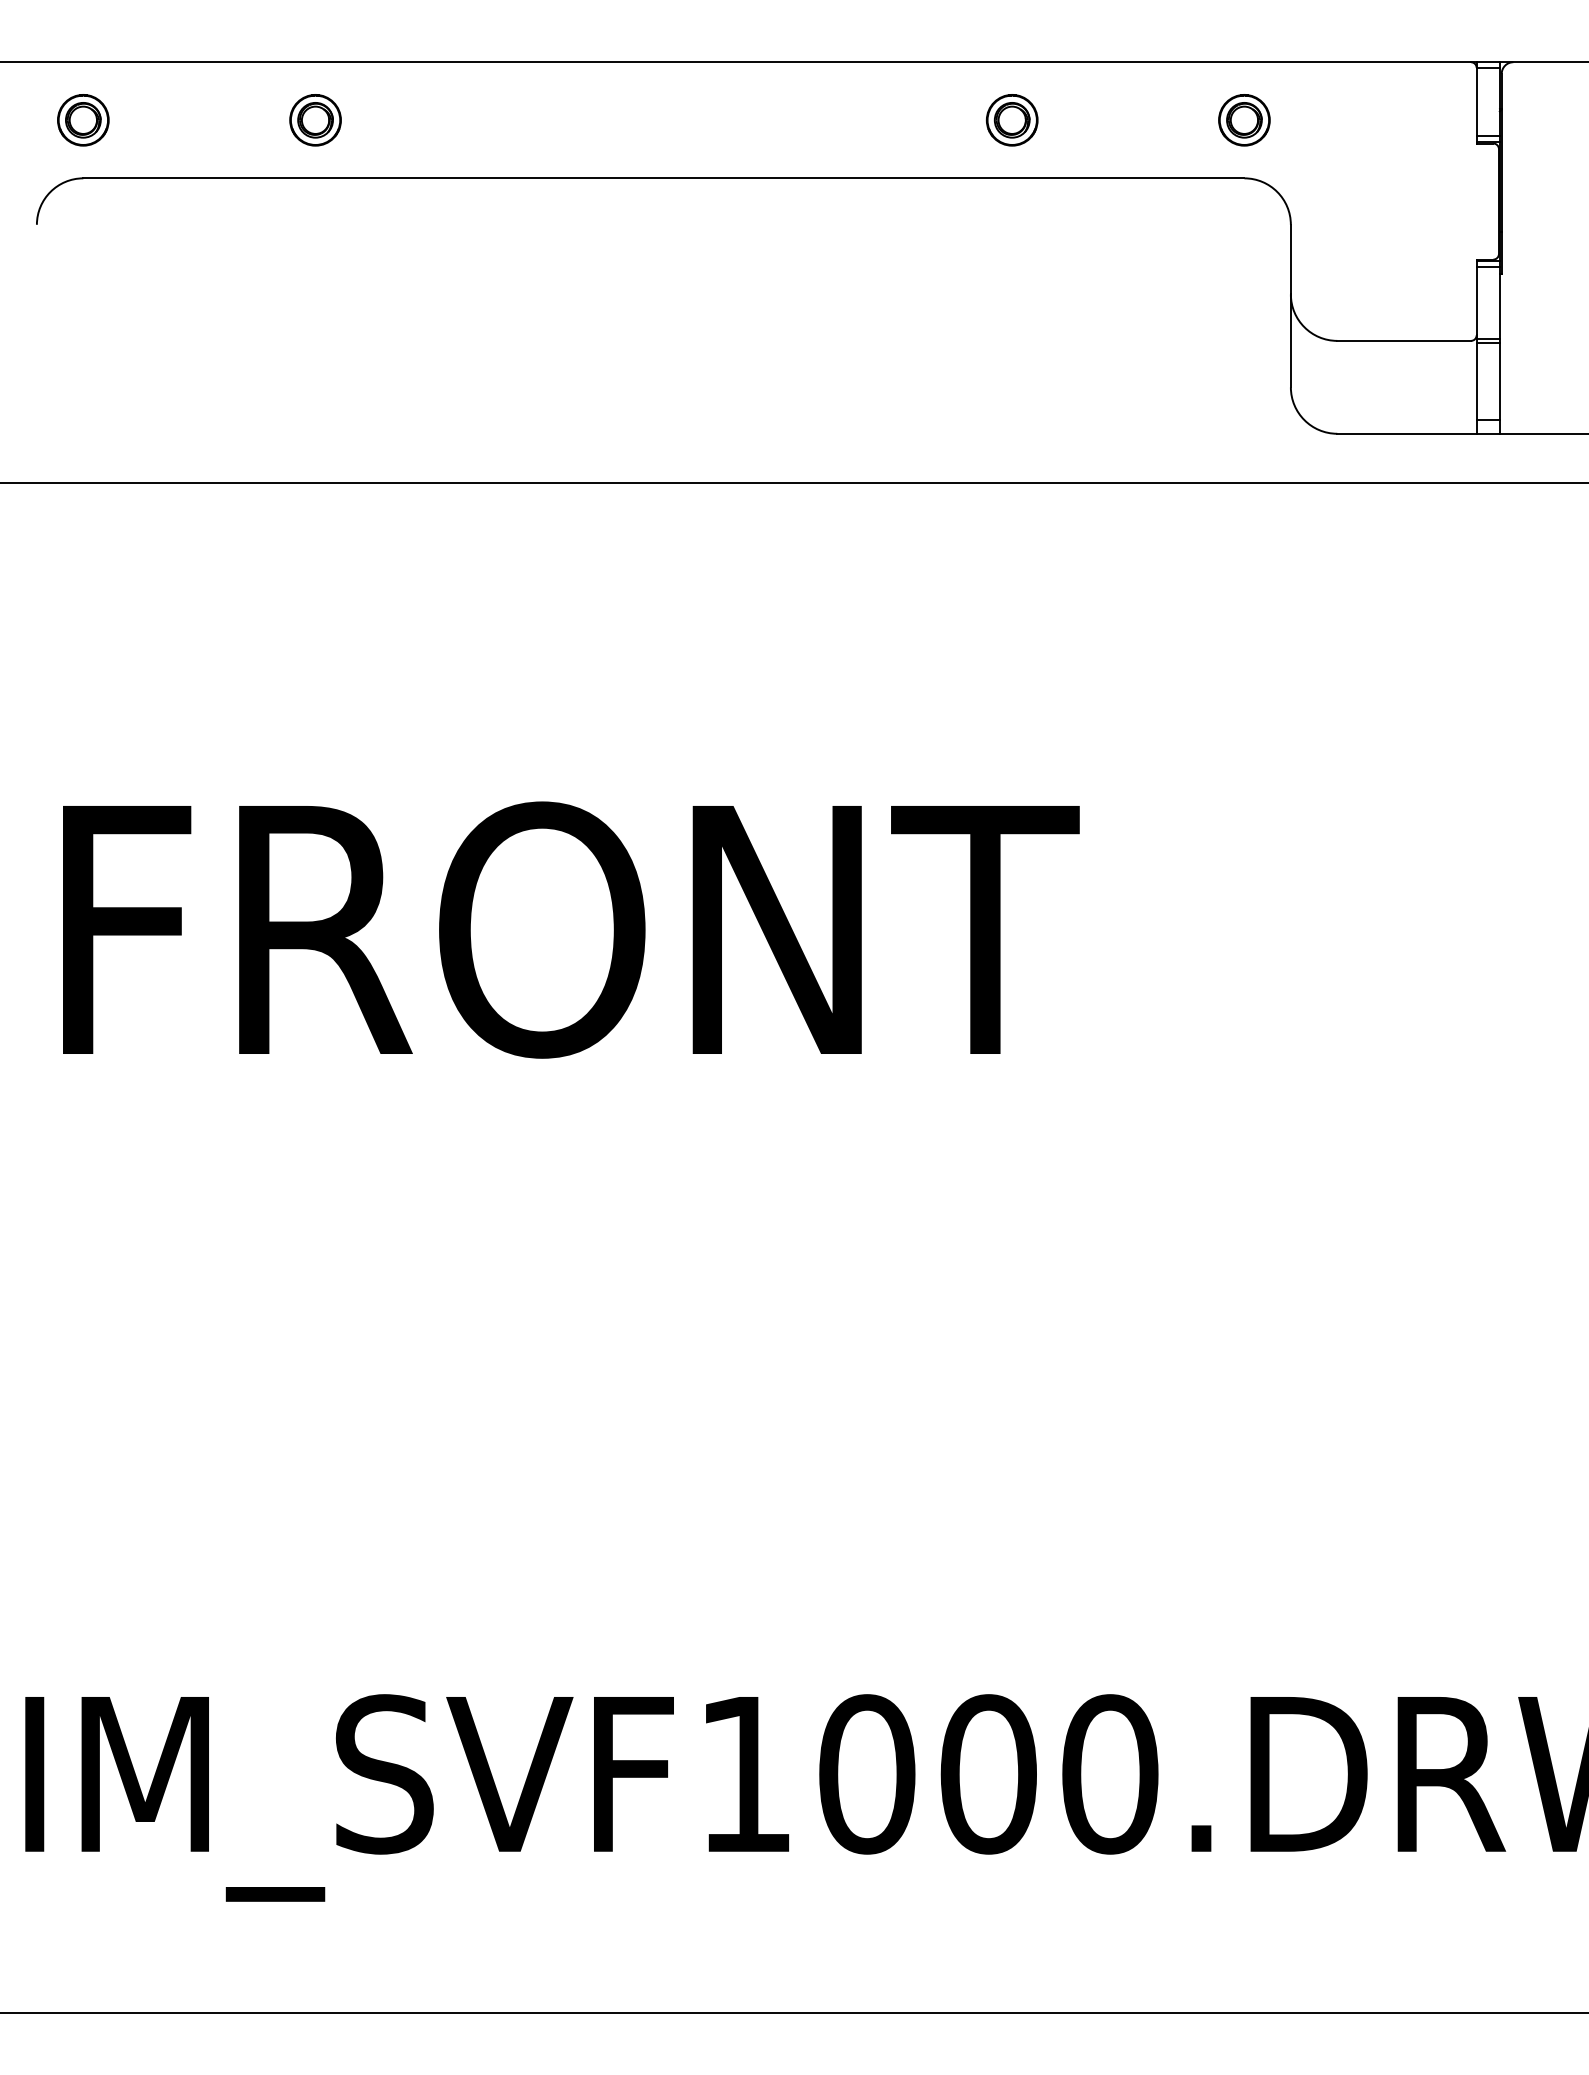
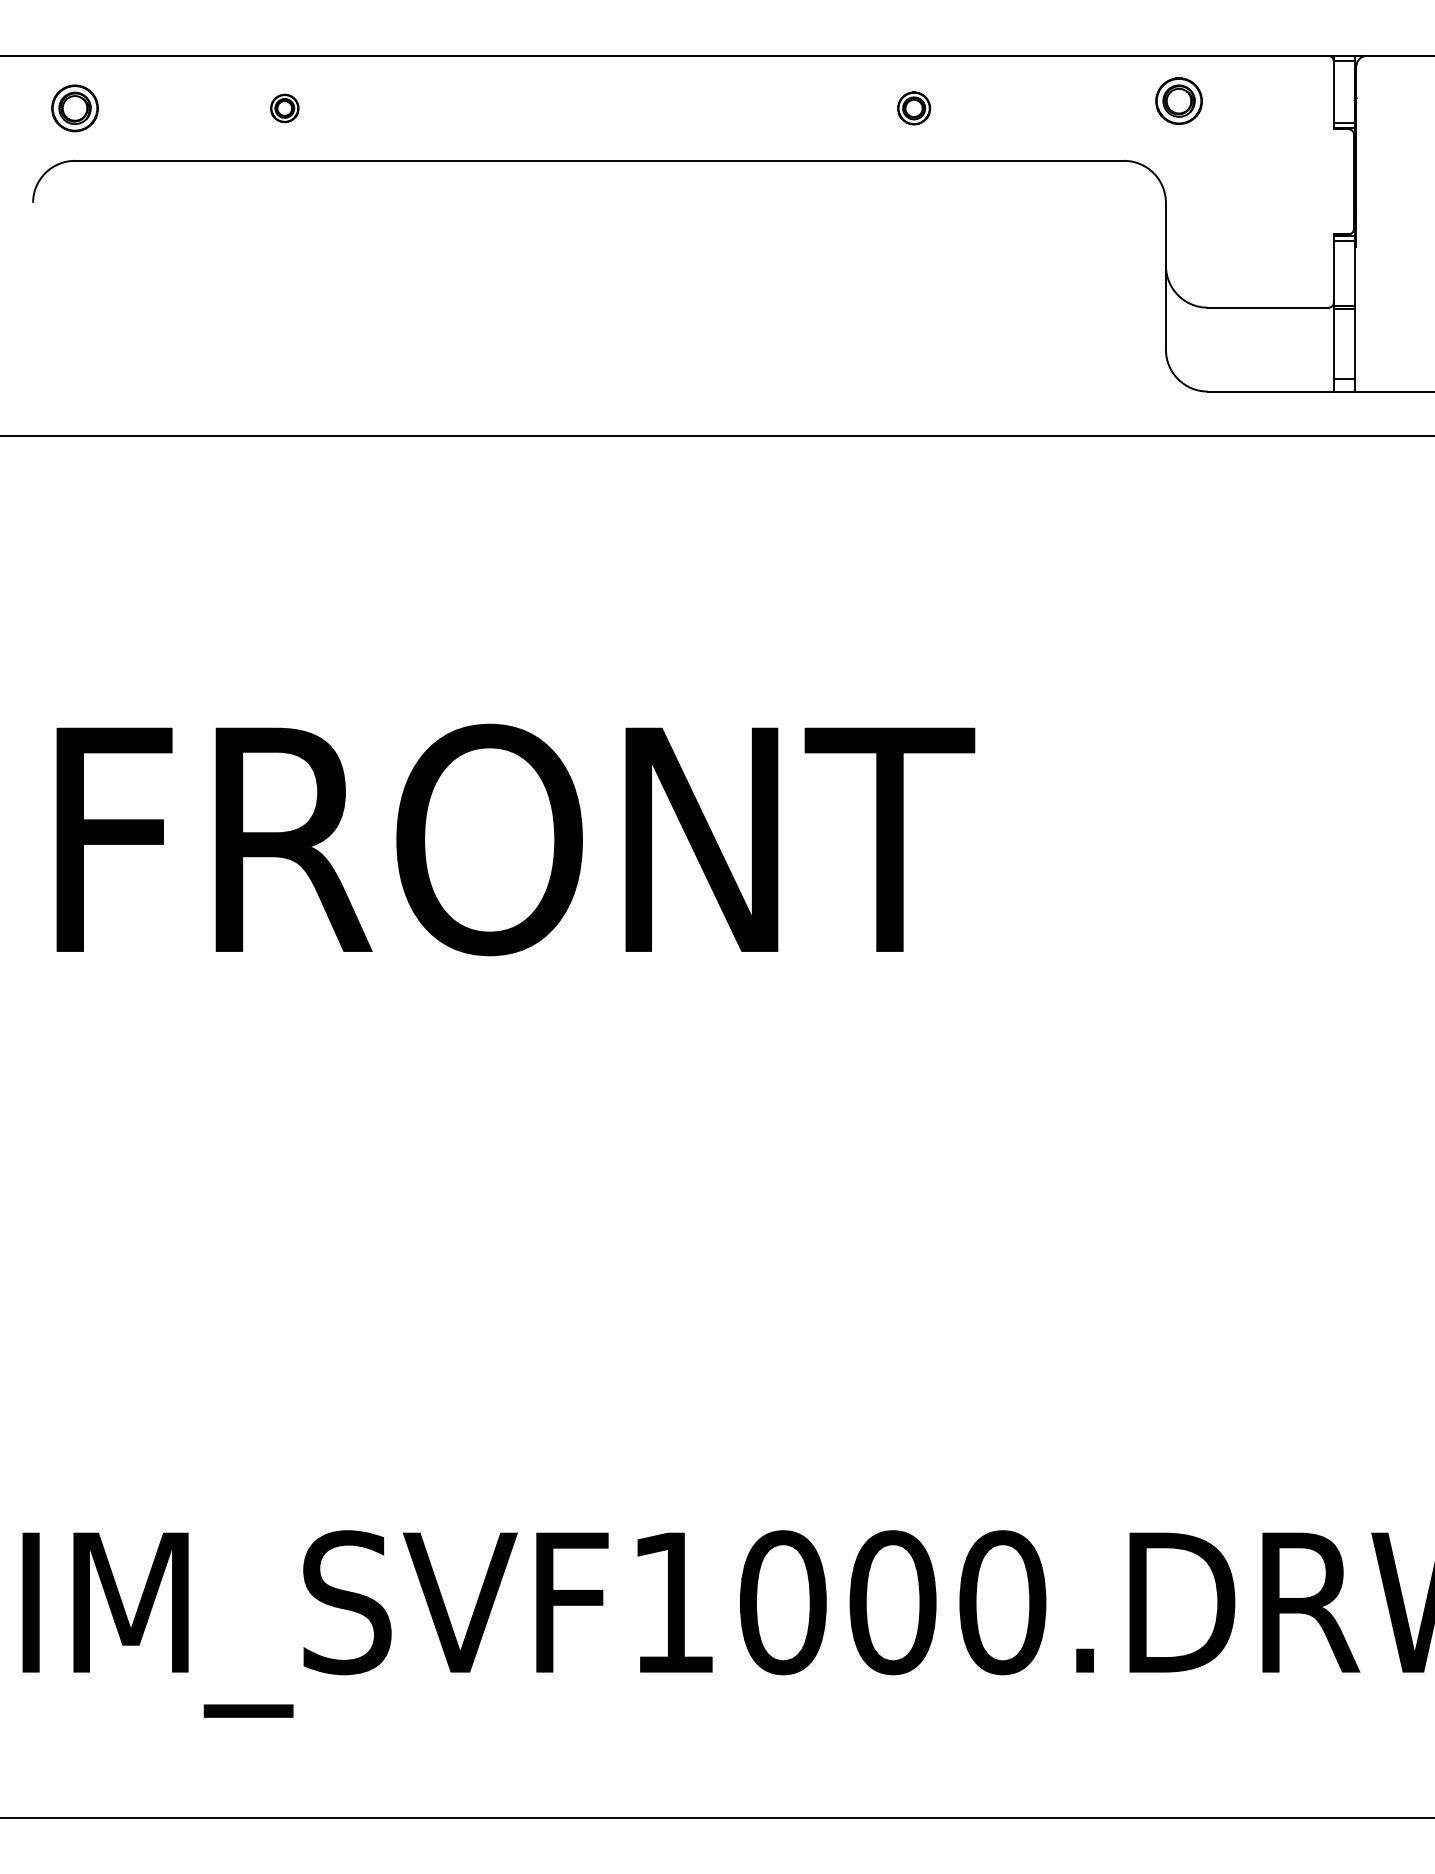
part: (315, 120) -> (284, 108), size x0.6
part: (1011, 120) -> (913, 108), size x0.7
part: (1244, 120) -> (1179, 101), moved

